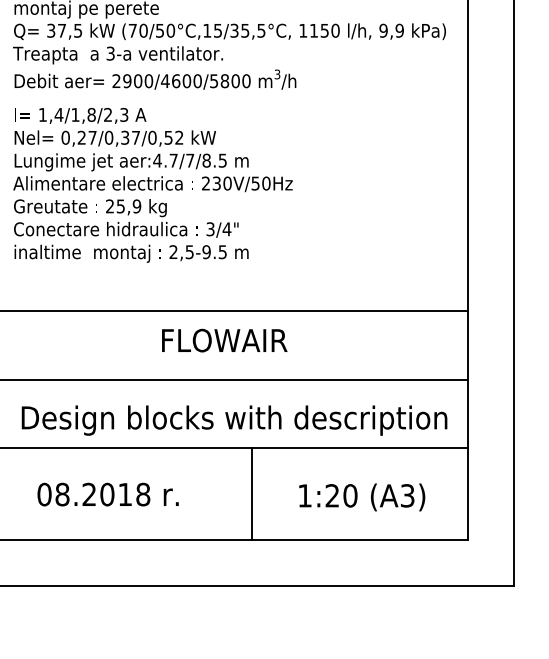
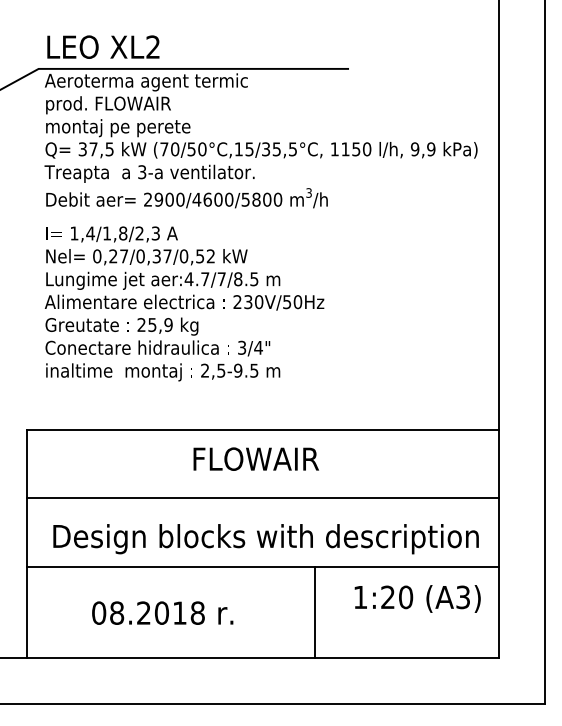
text: (107, 493) -> (162, 612), moved
line: (251, 493) -> (314, 612), moved
text: (361, 496) -> (417, 598), moved

